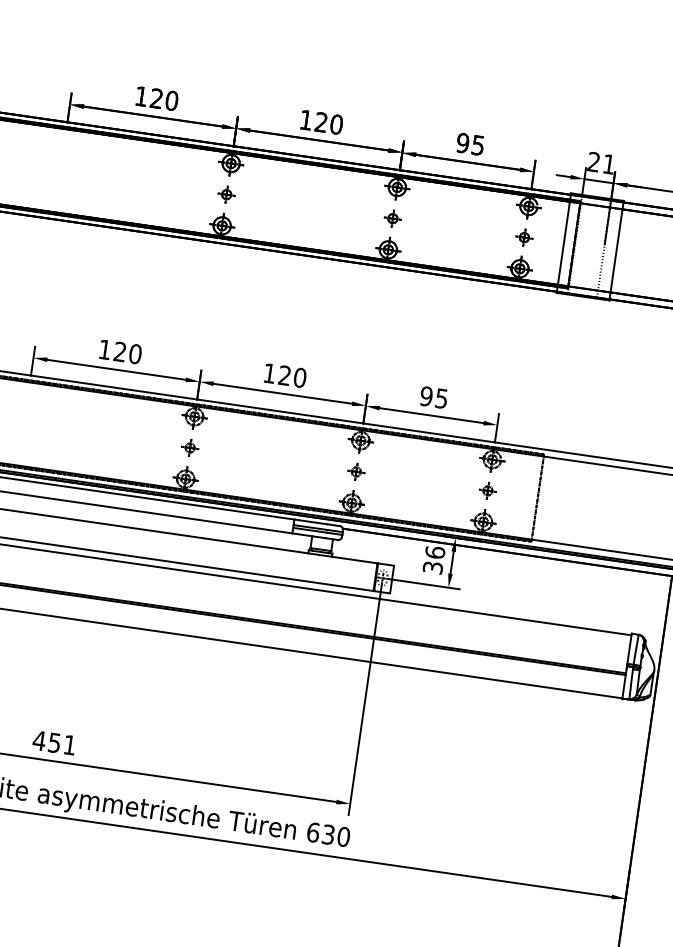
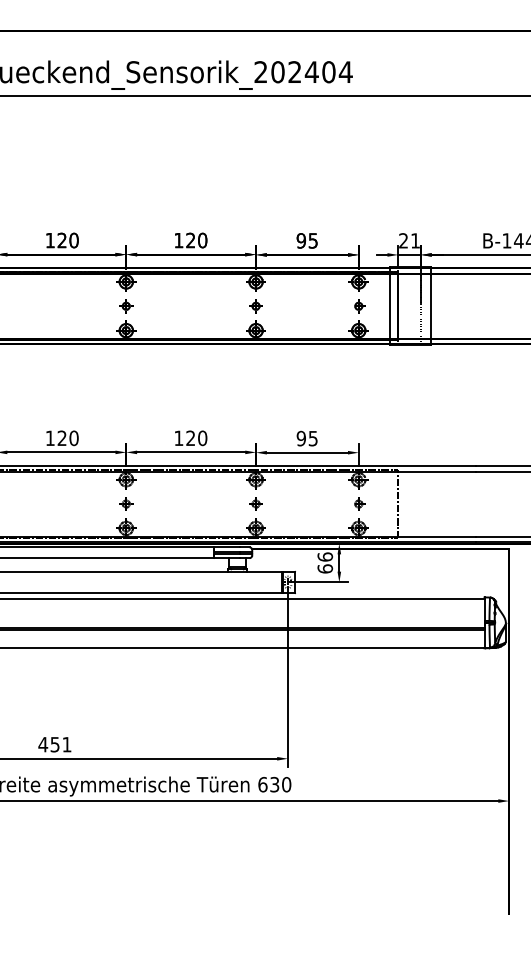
text: (433, 567) -> (325, 568), 36 -> 66

